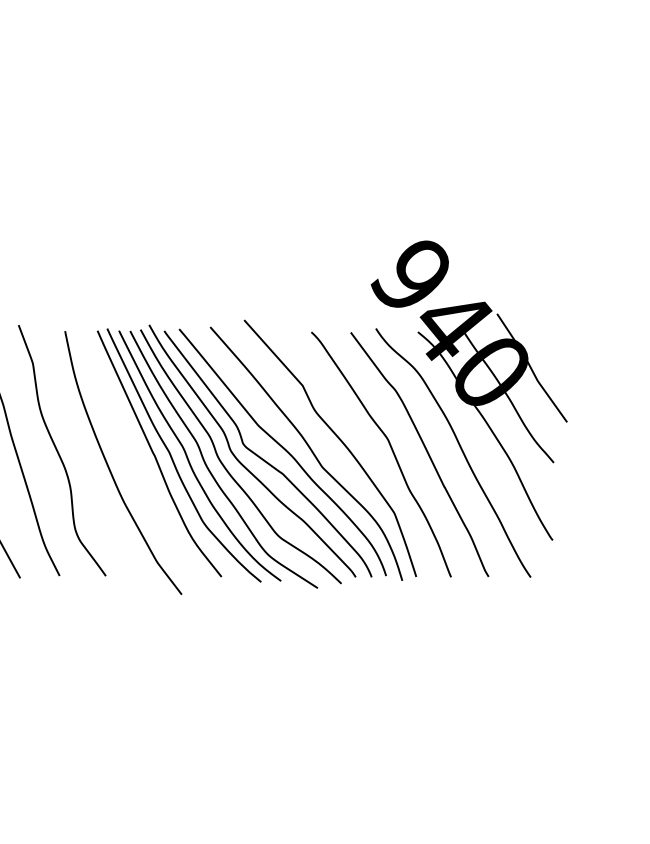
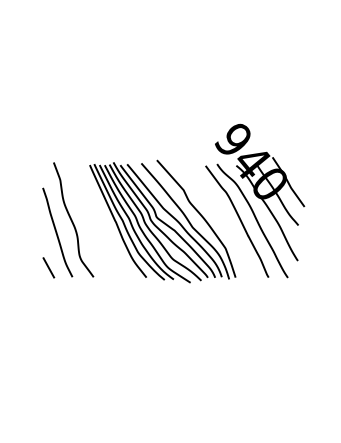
curve: (389, 449) -> (223, 219), removed
curve: (112, 469) -> (96, 228), removed

